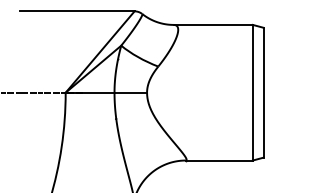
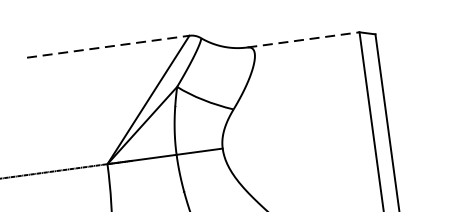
line: (77, 11) -> (108, 46), solid -> dashed
line: (213, 24) -> (303, 39), solid -> dashed

